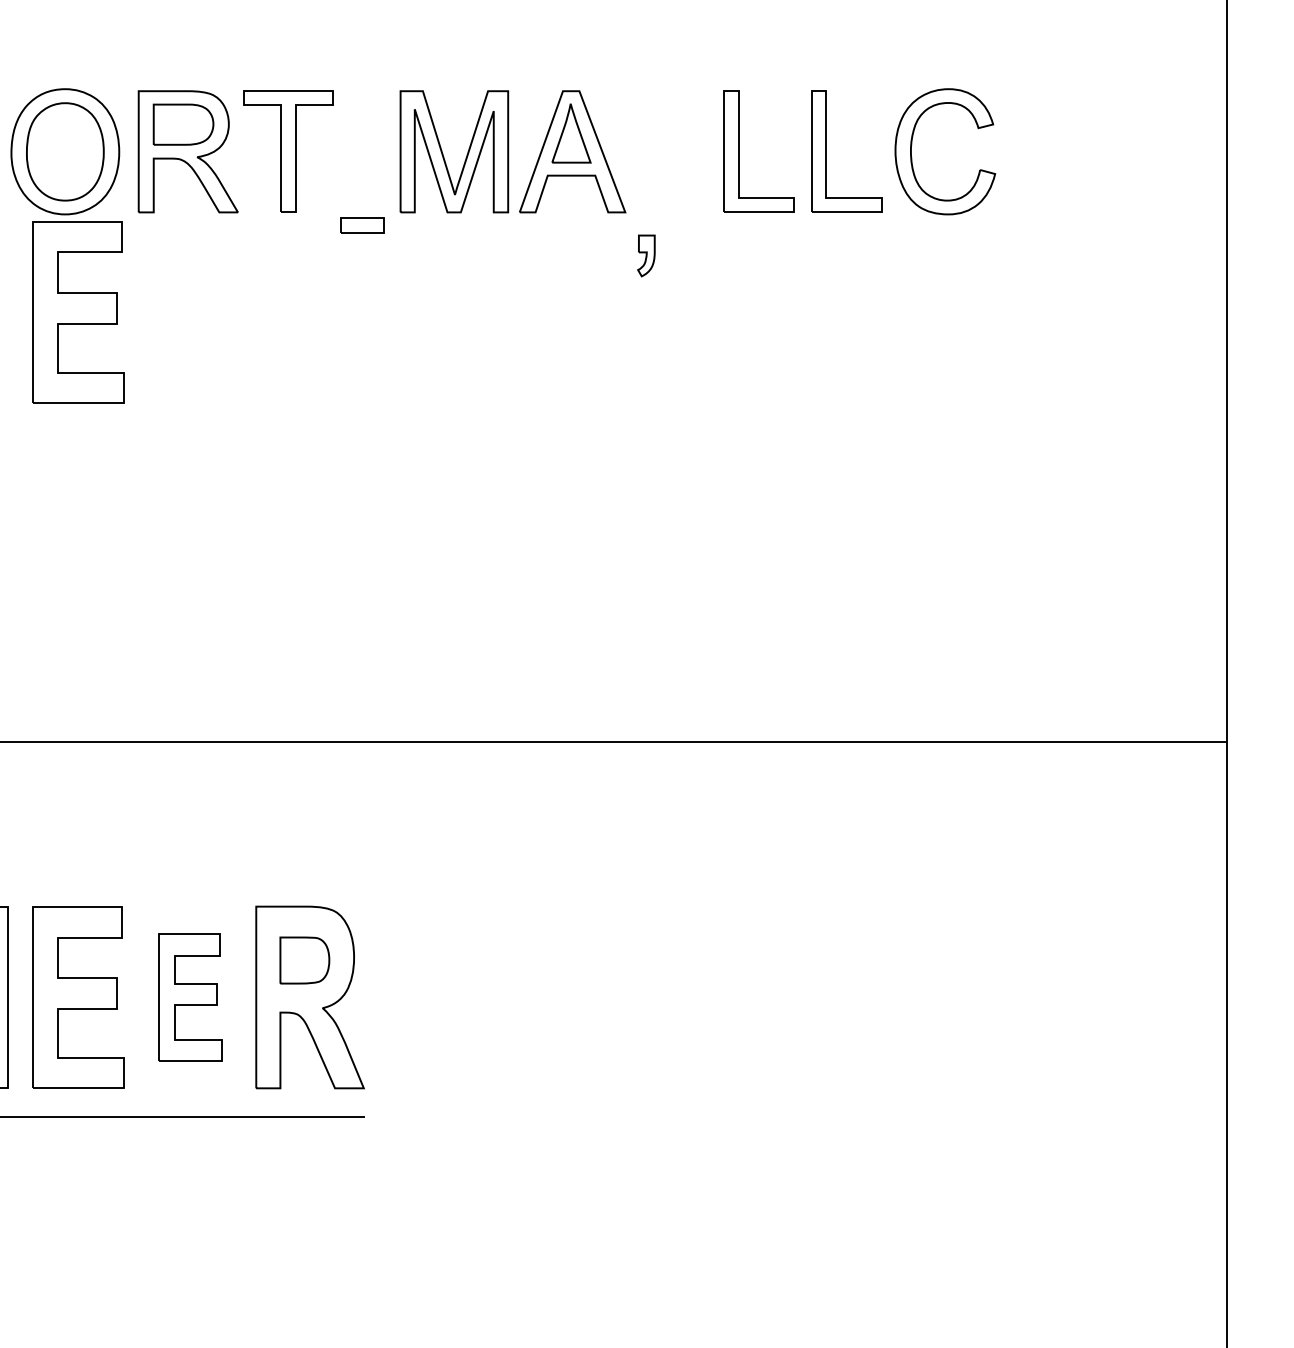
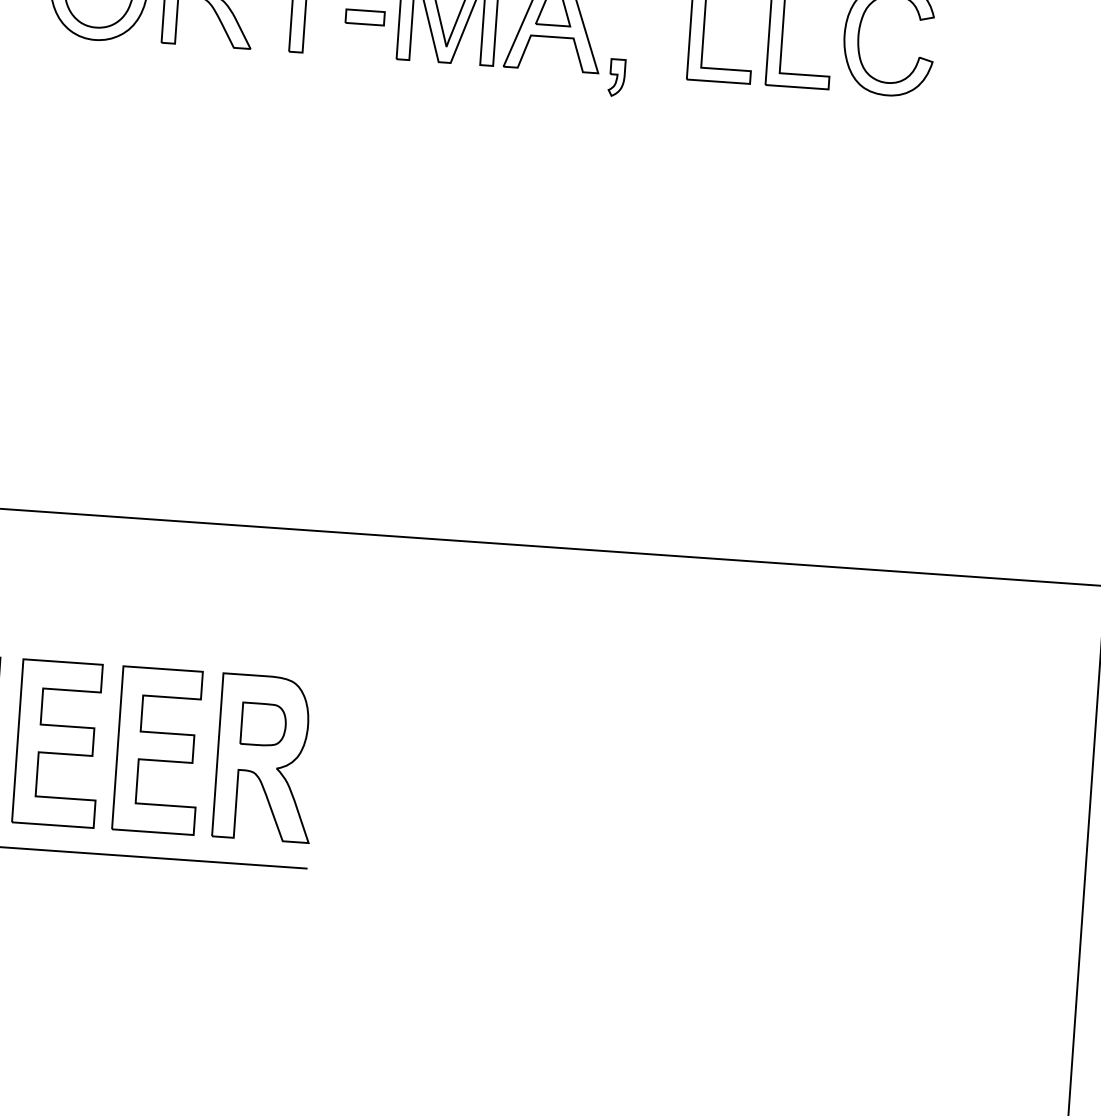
part: (362, 225) -> (365, 17), moved
part: (646, 255) -> (617, 77), moved
part: (78, 312) -> (101, 128), removed
part: (190, 997) -> (158, 750), size x1.43

